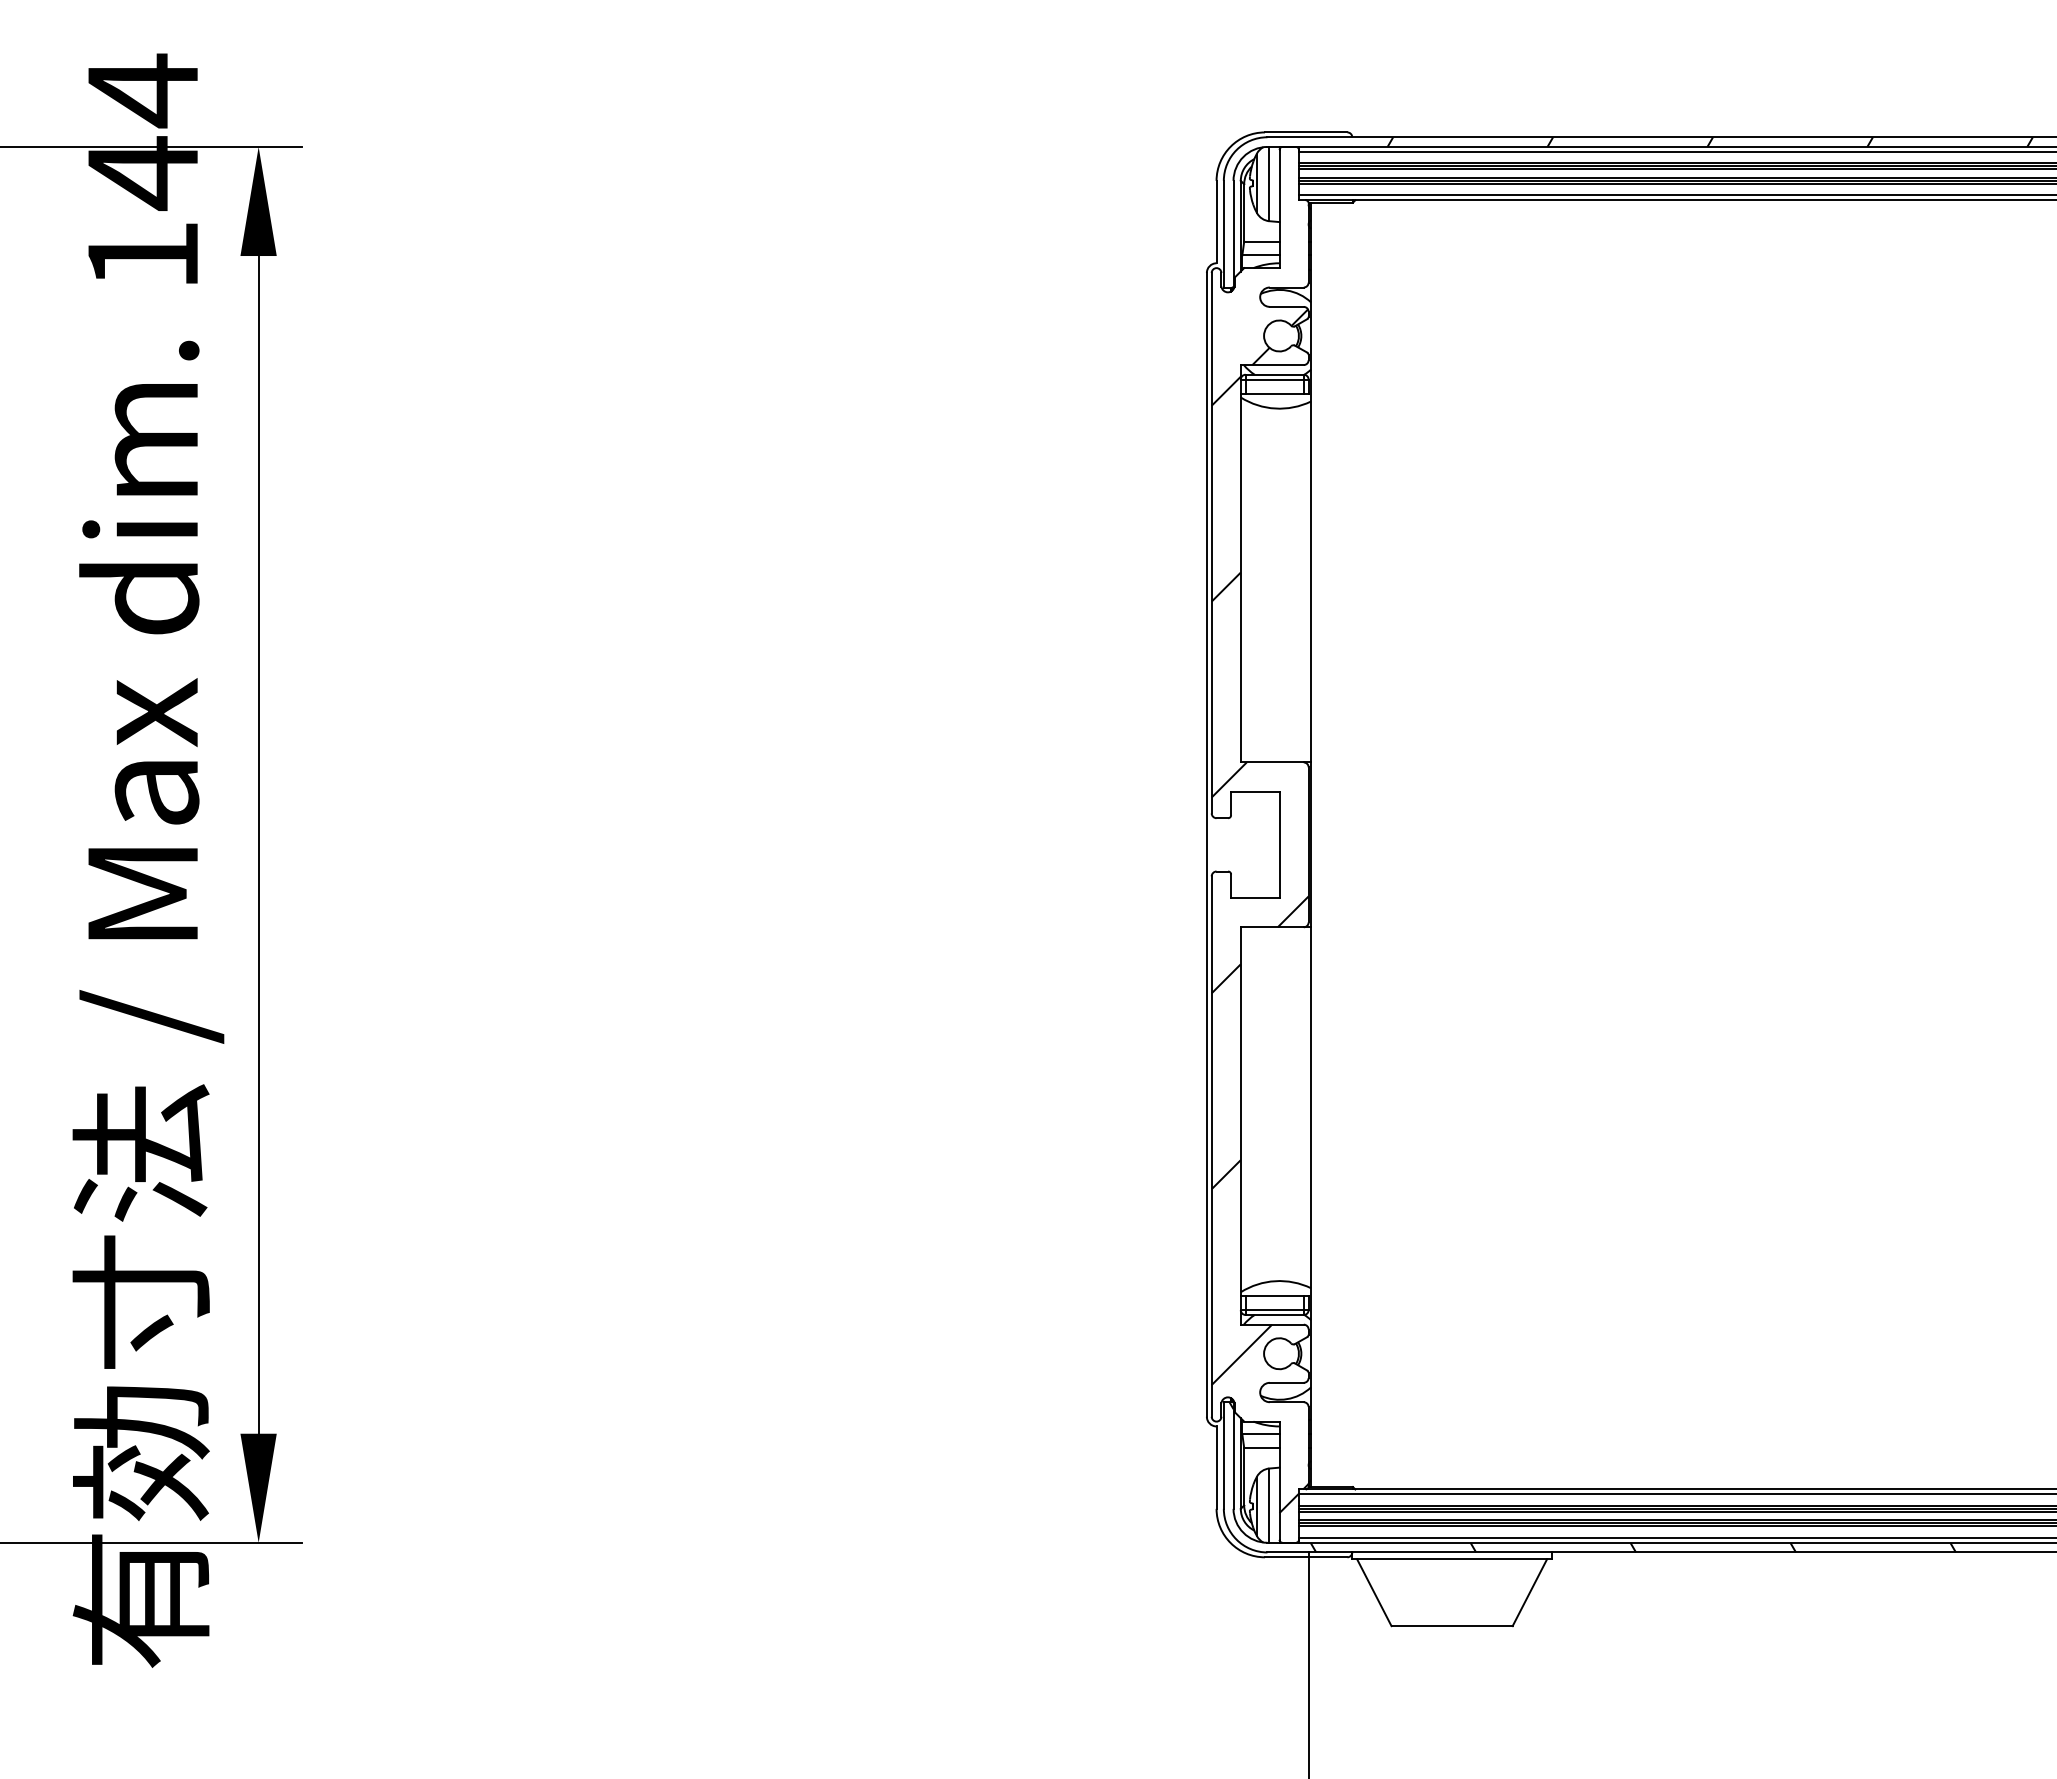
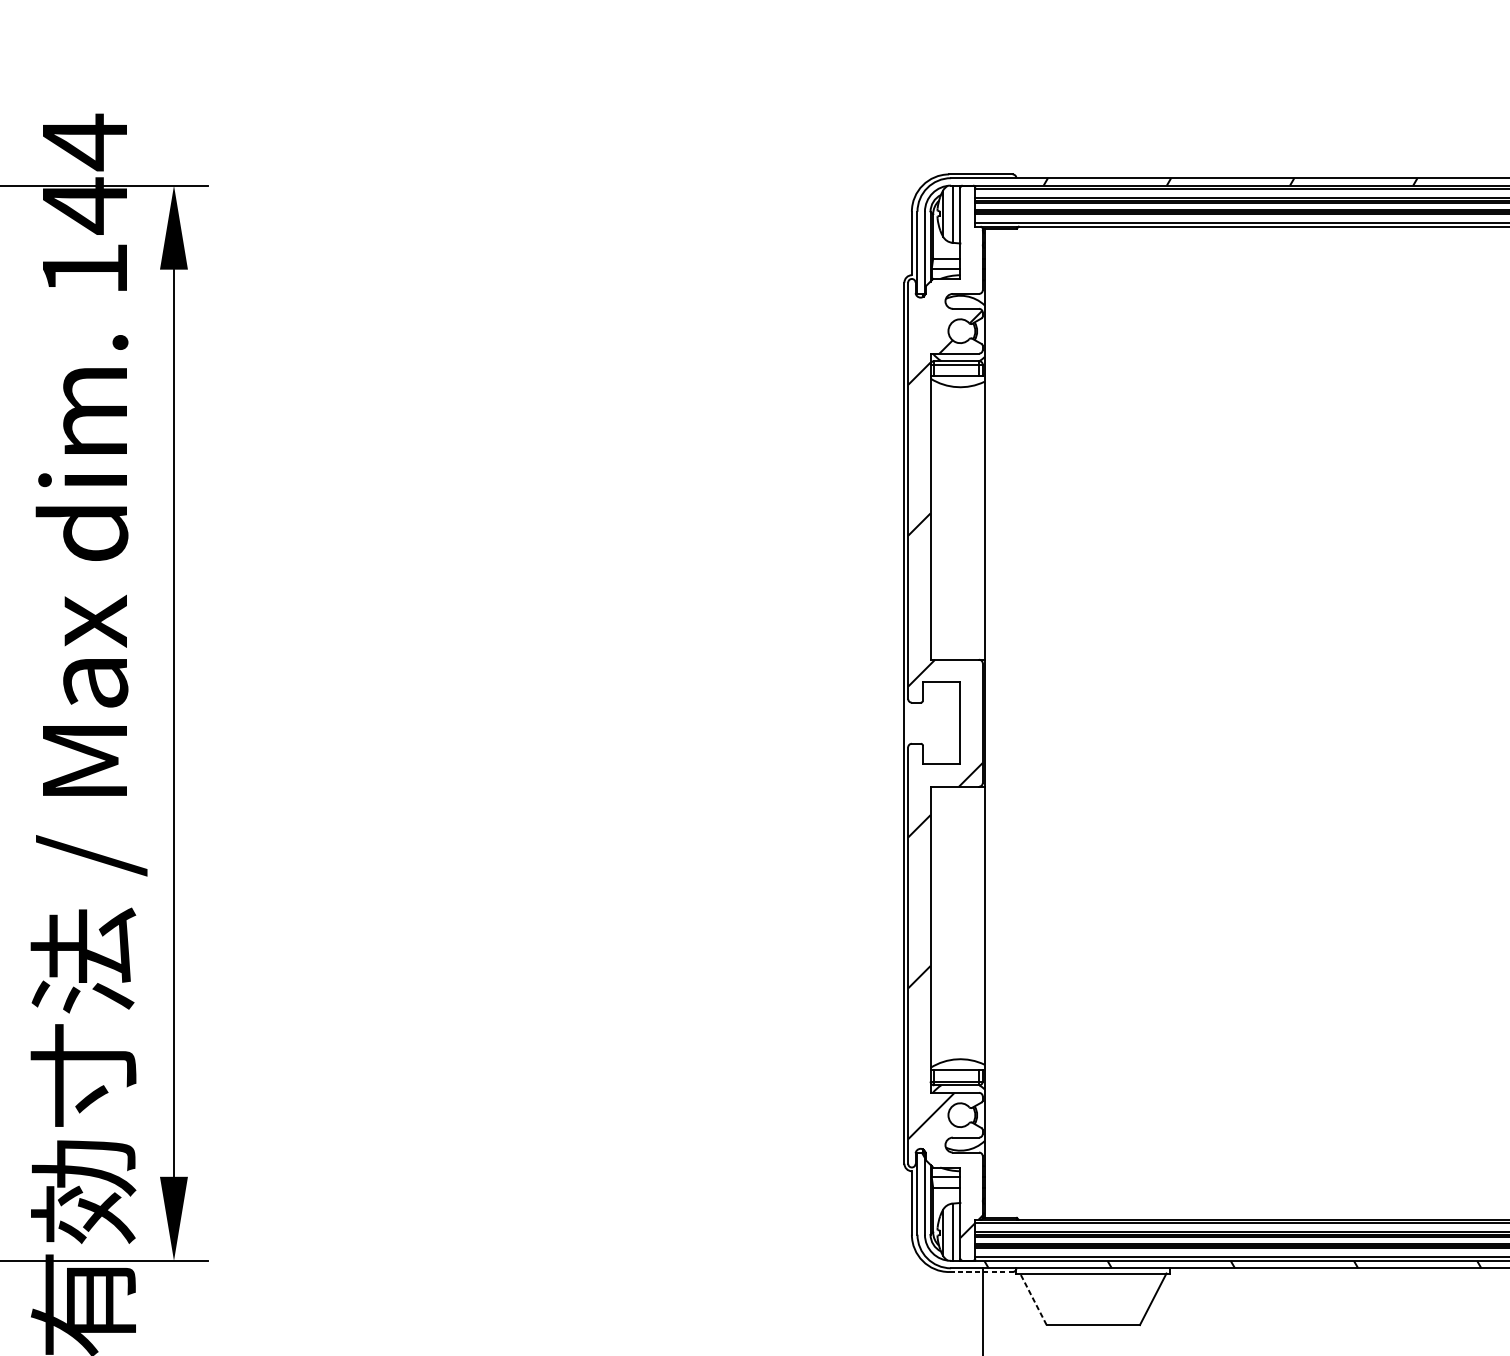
line: (1306, 1557) -> (981, 1272), solid -> dashed
line: (1374, 1592) -> (1033, 1299), solid -> dashed

